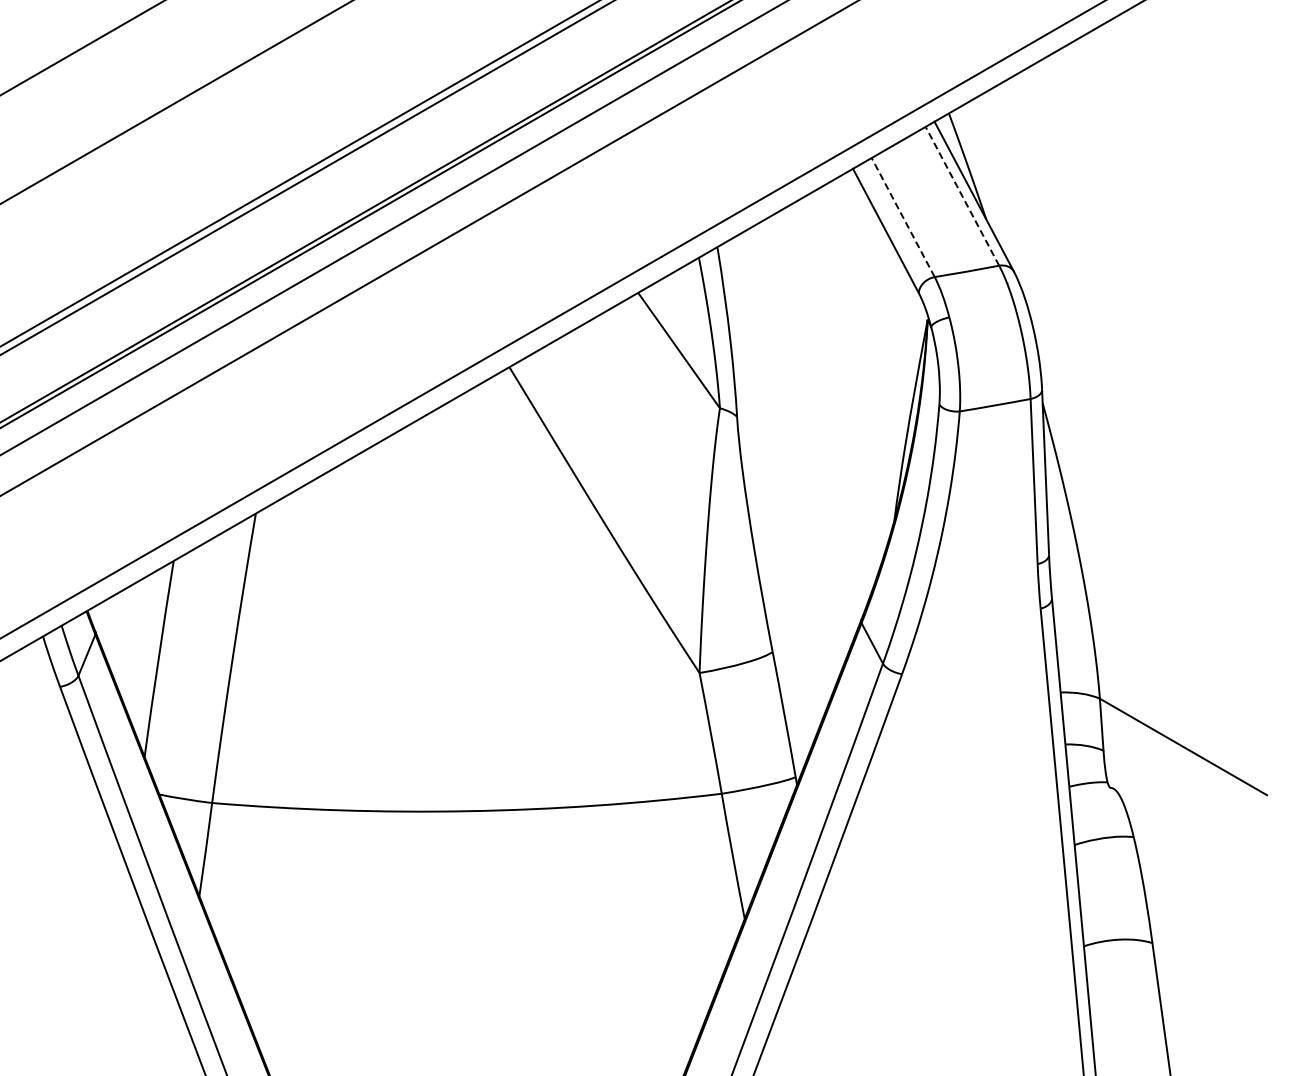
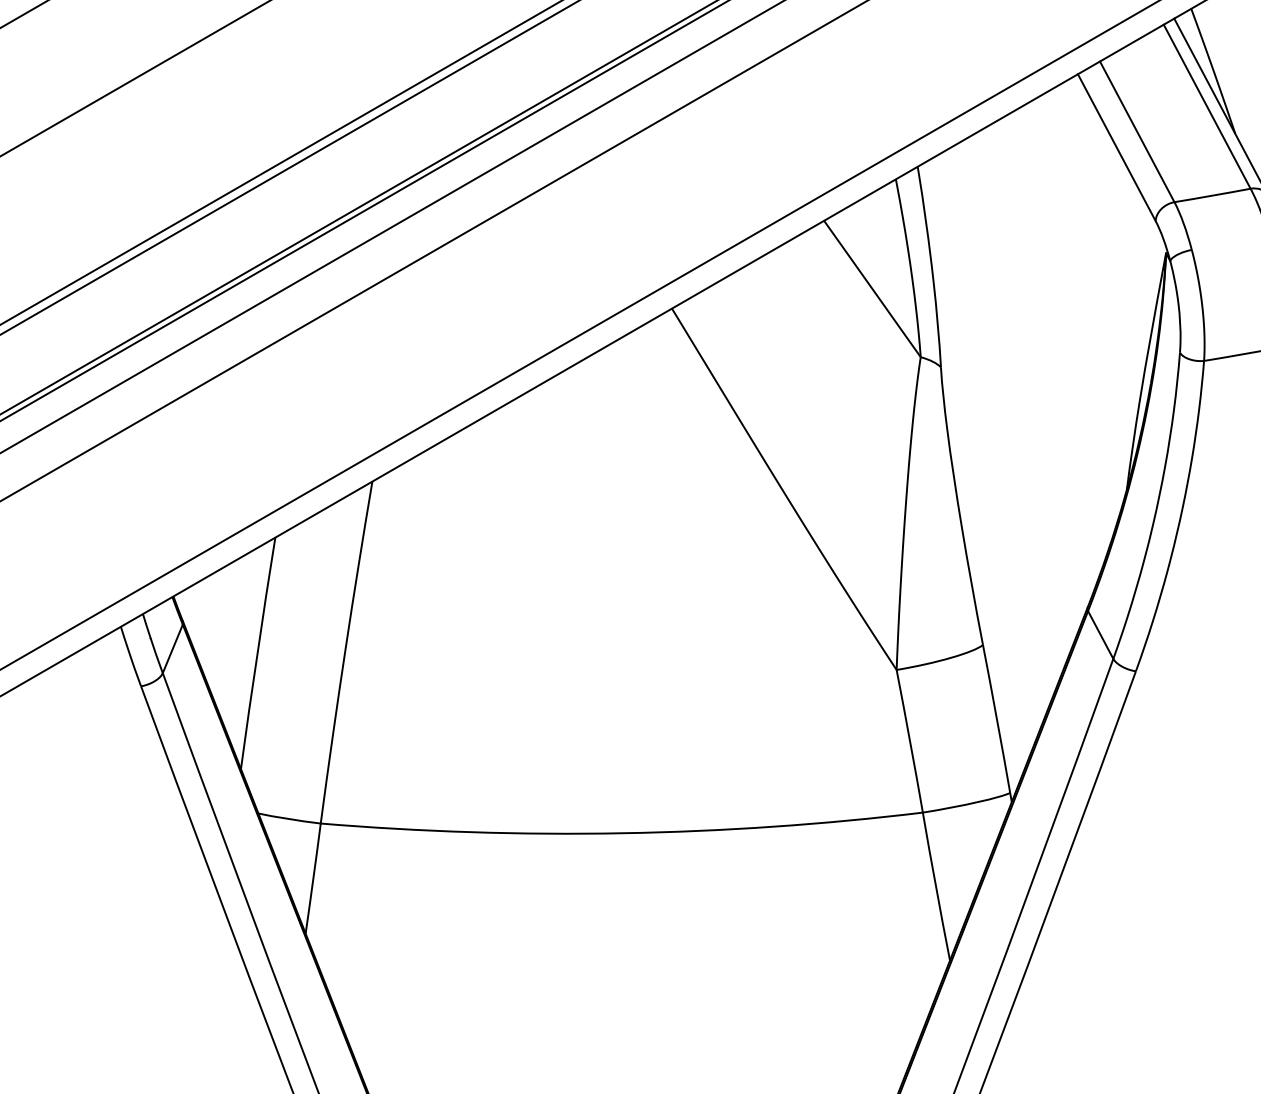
line: (962, 196) -> (1207, 106), dashed -> solid
line: (902, 217) -> (1136, 131), dashed -> solid

